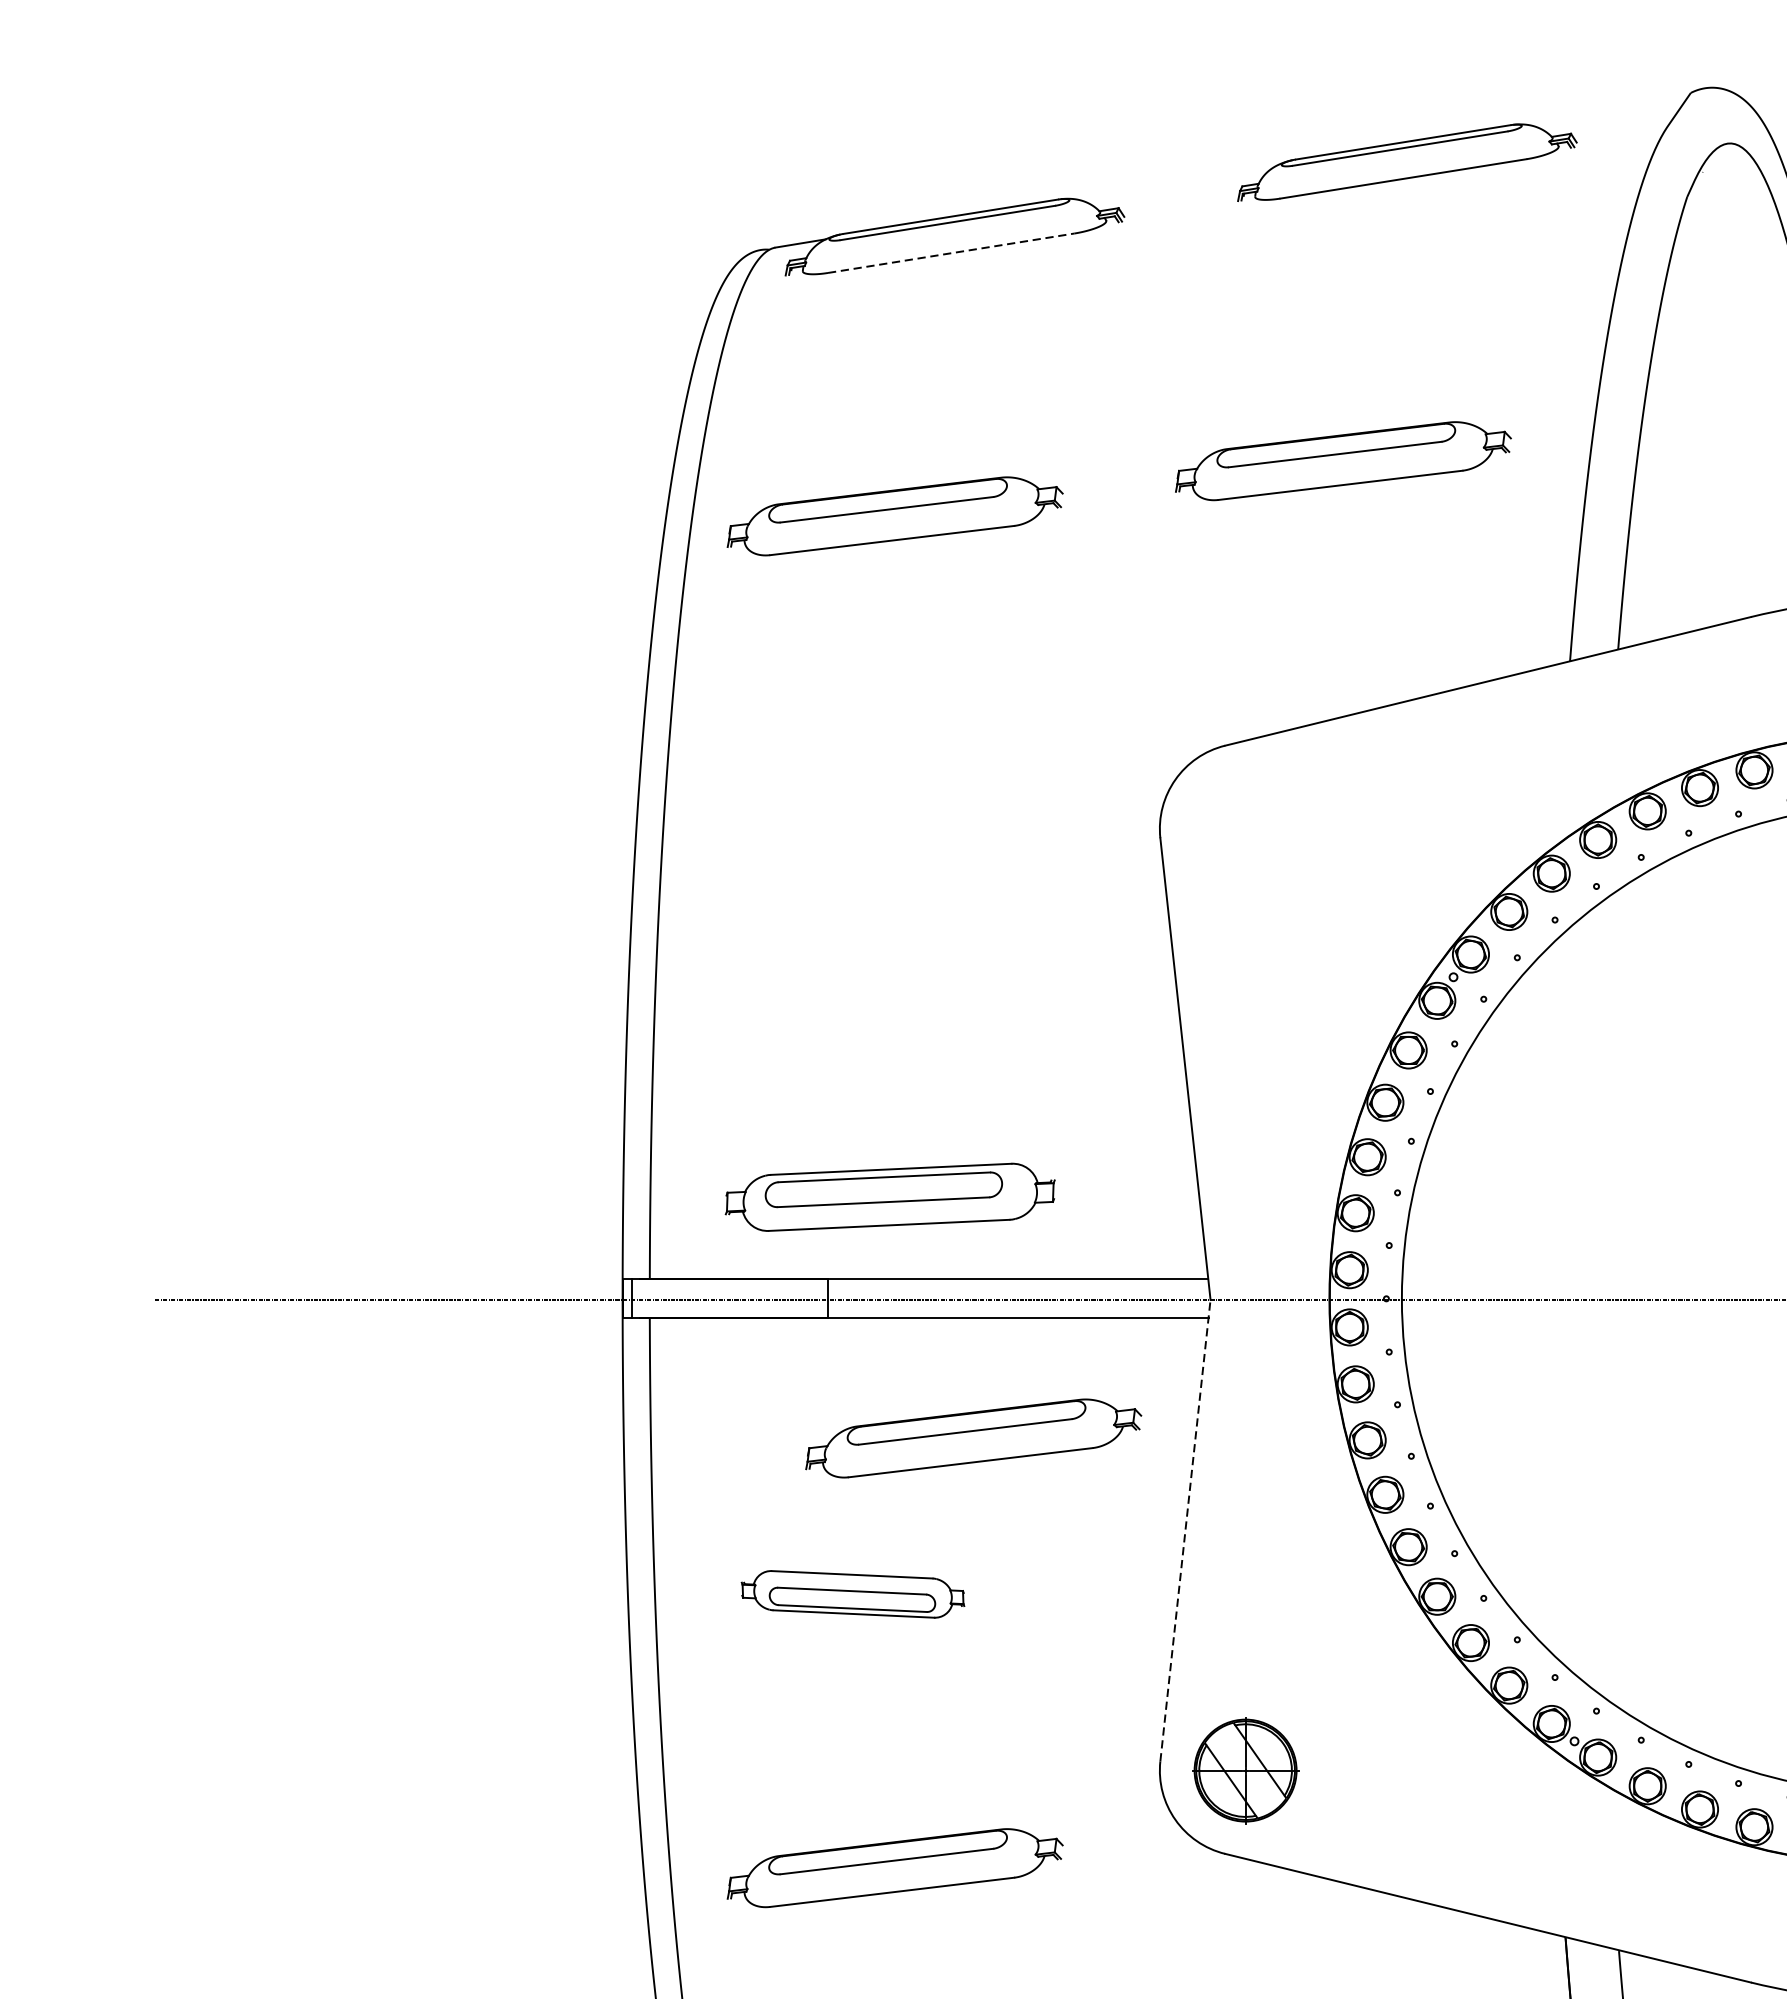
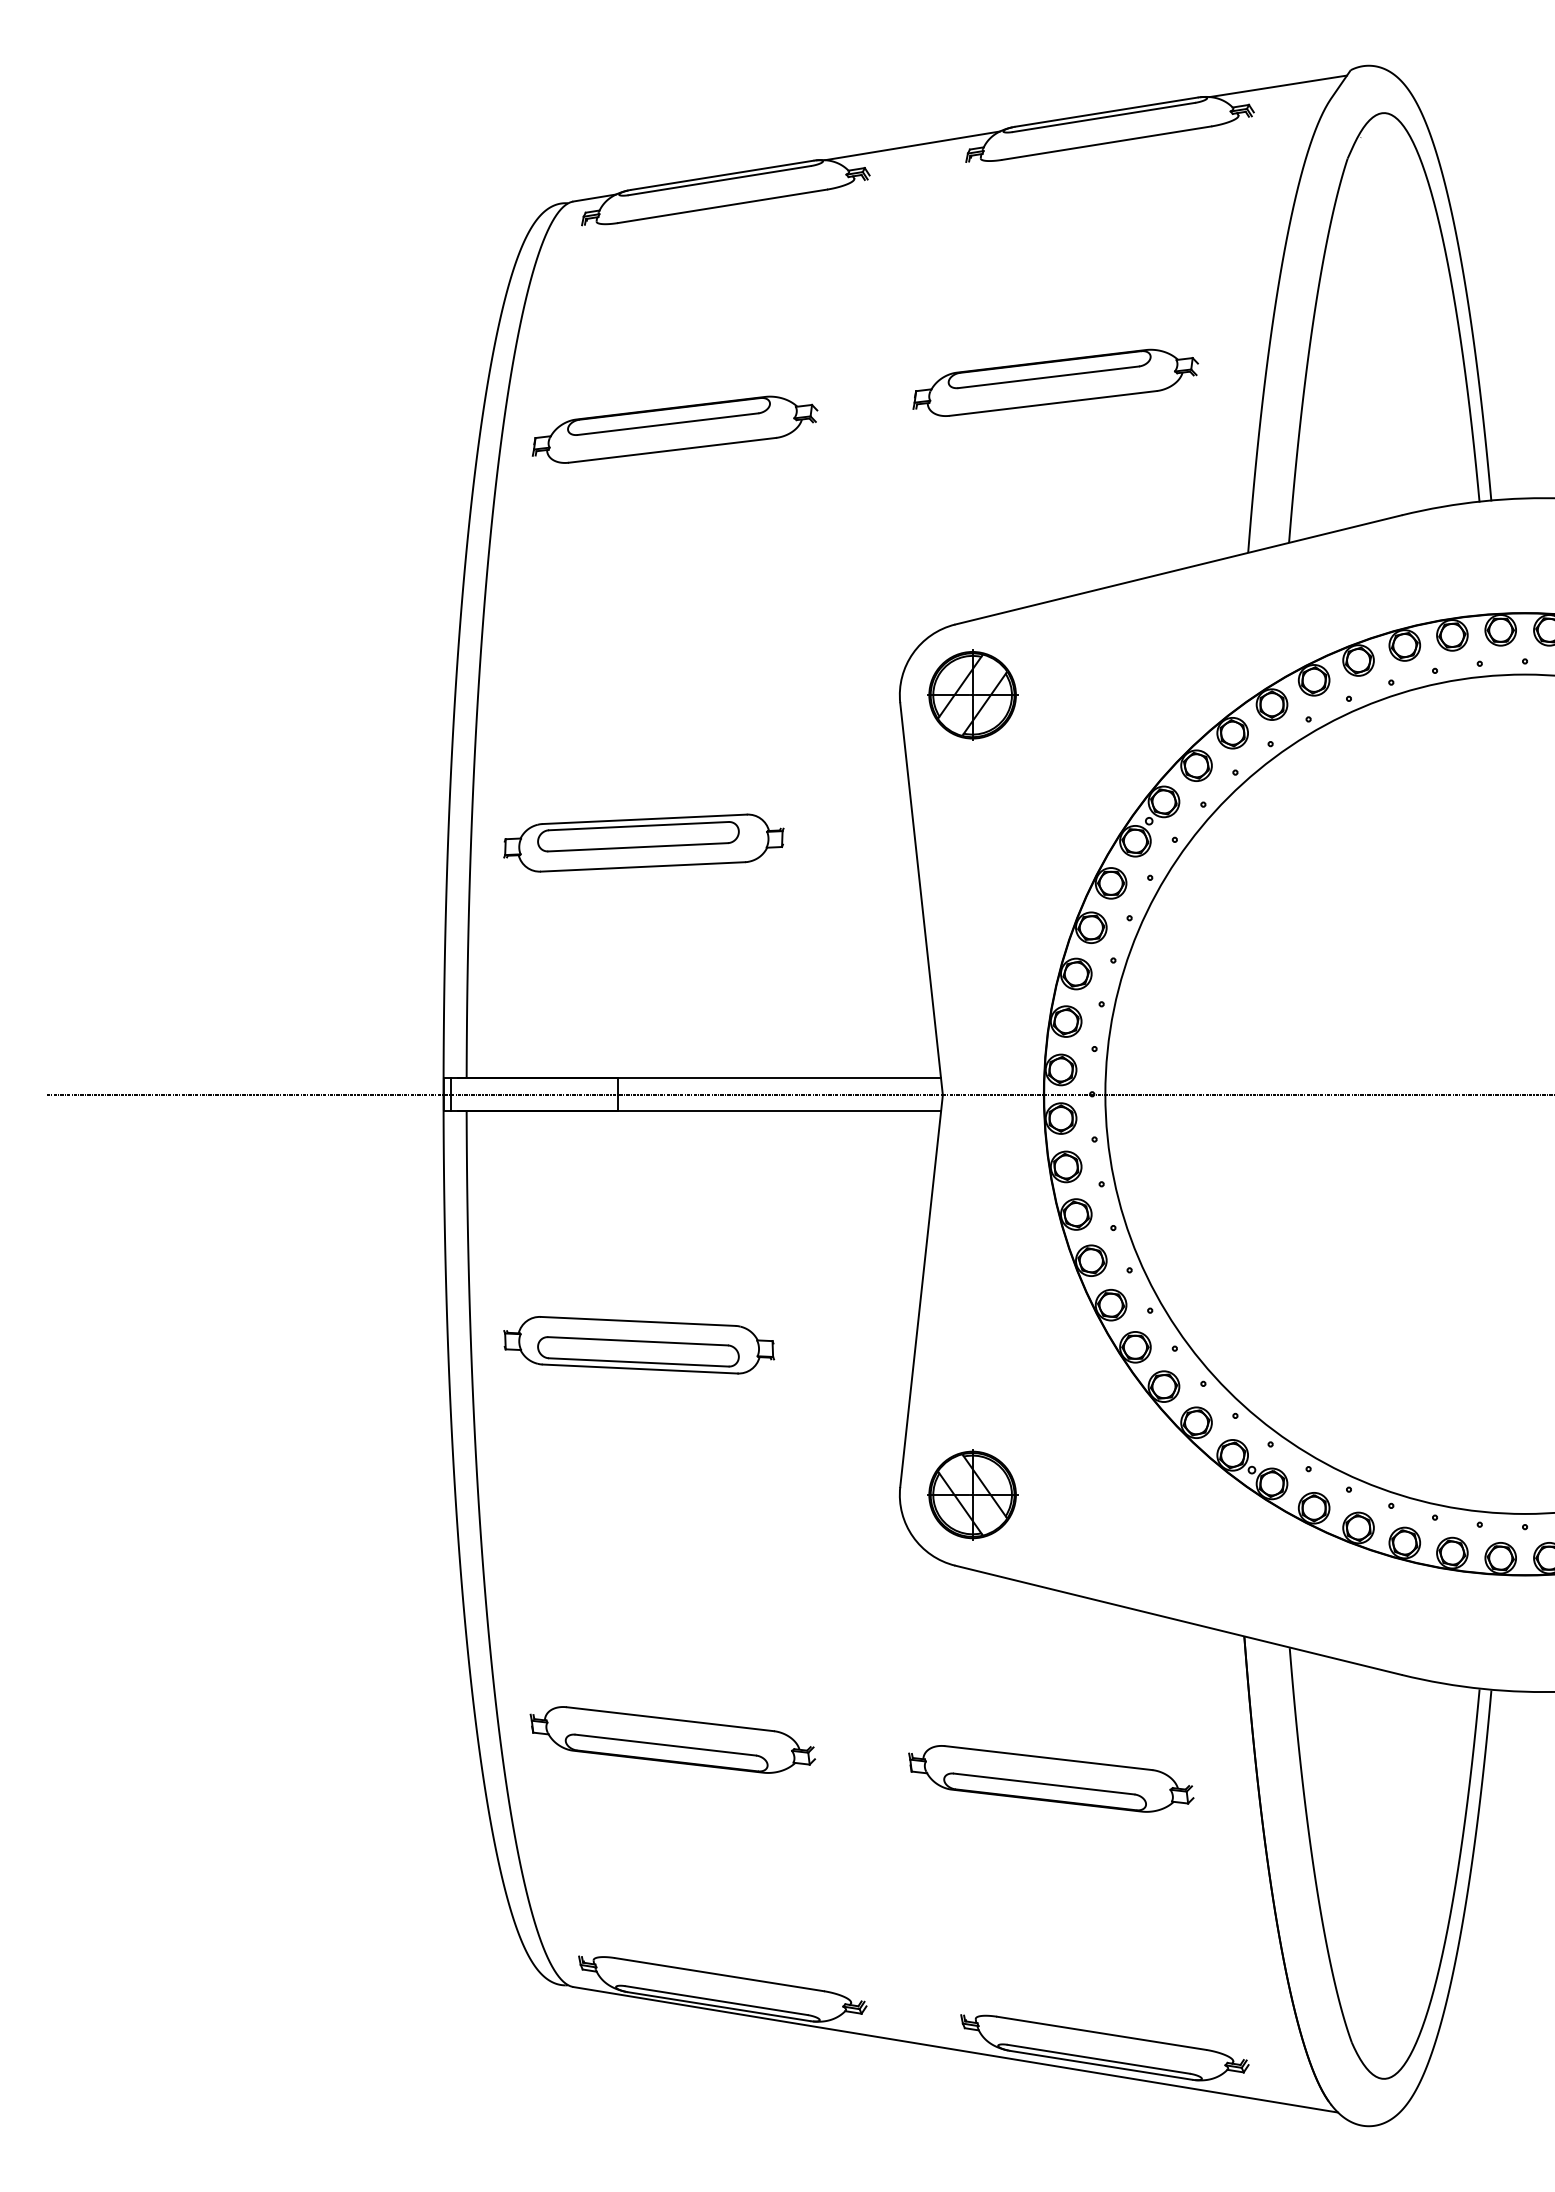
line: (1605, 112) -> (1278, 86), added
line: (1174, 181) -> (912, 145), added
line: (951, 253) -> (722, 206), dashed -> solid
part: (1245, 828) -> (972, 694), added
part: (889, 1196) -> (643, 842), moved
part: (973, 1438) -> (741, 1212), removed
line: (1185, 1529) -> (921, 1290), dashed -> solid
part: (853, 1594) -> (639, 1345), size x1.43
part: (894, 1867) -> (674, 1577), removed

